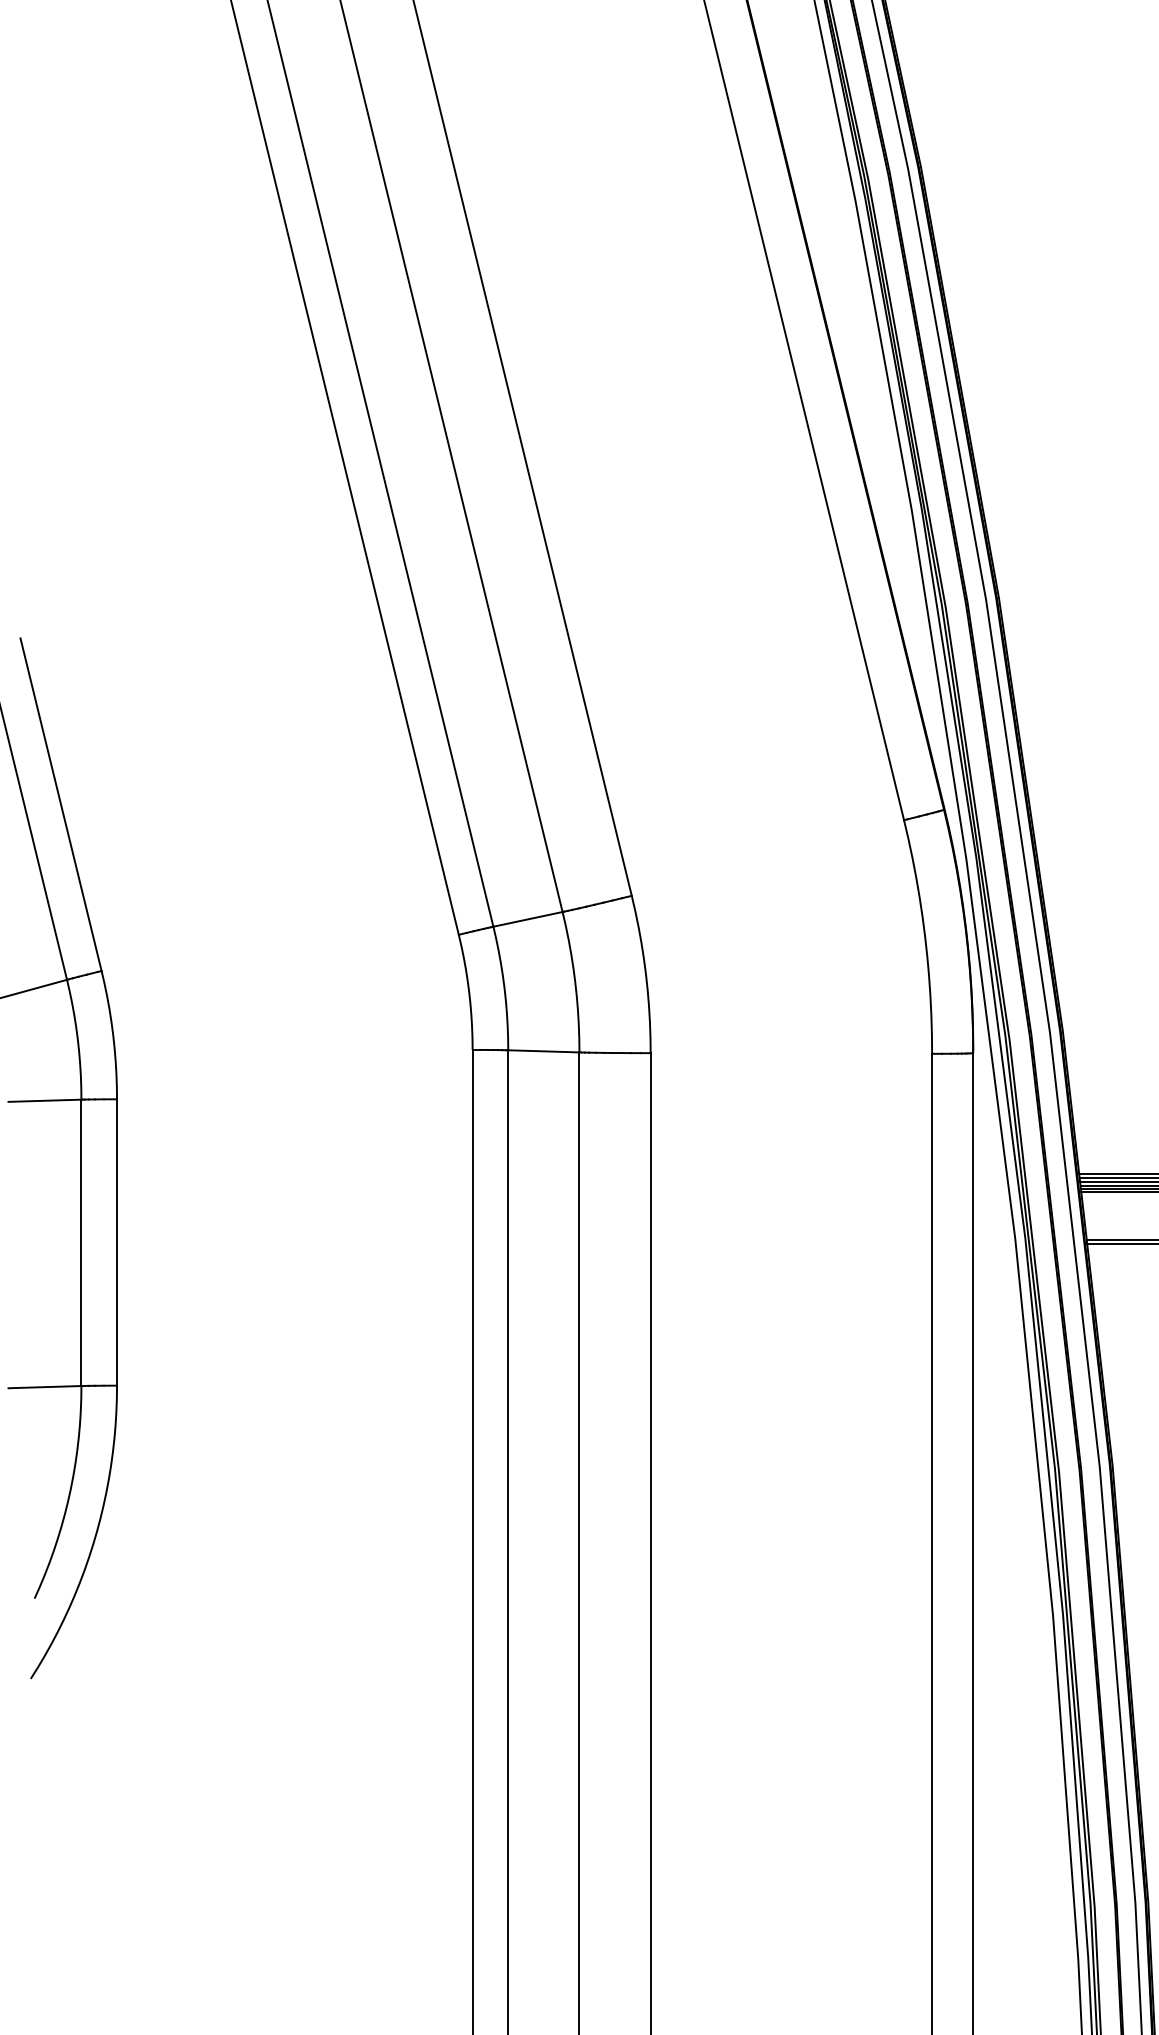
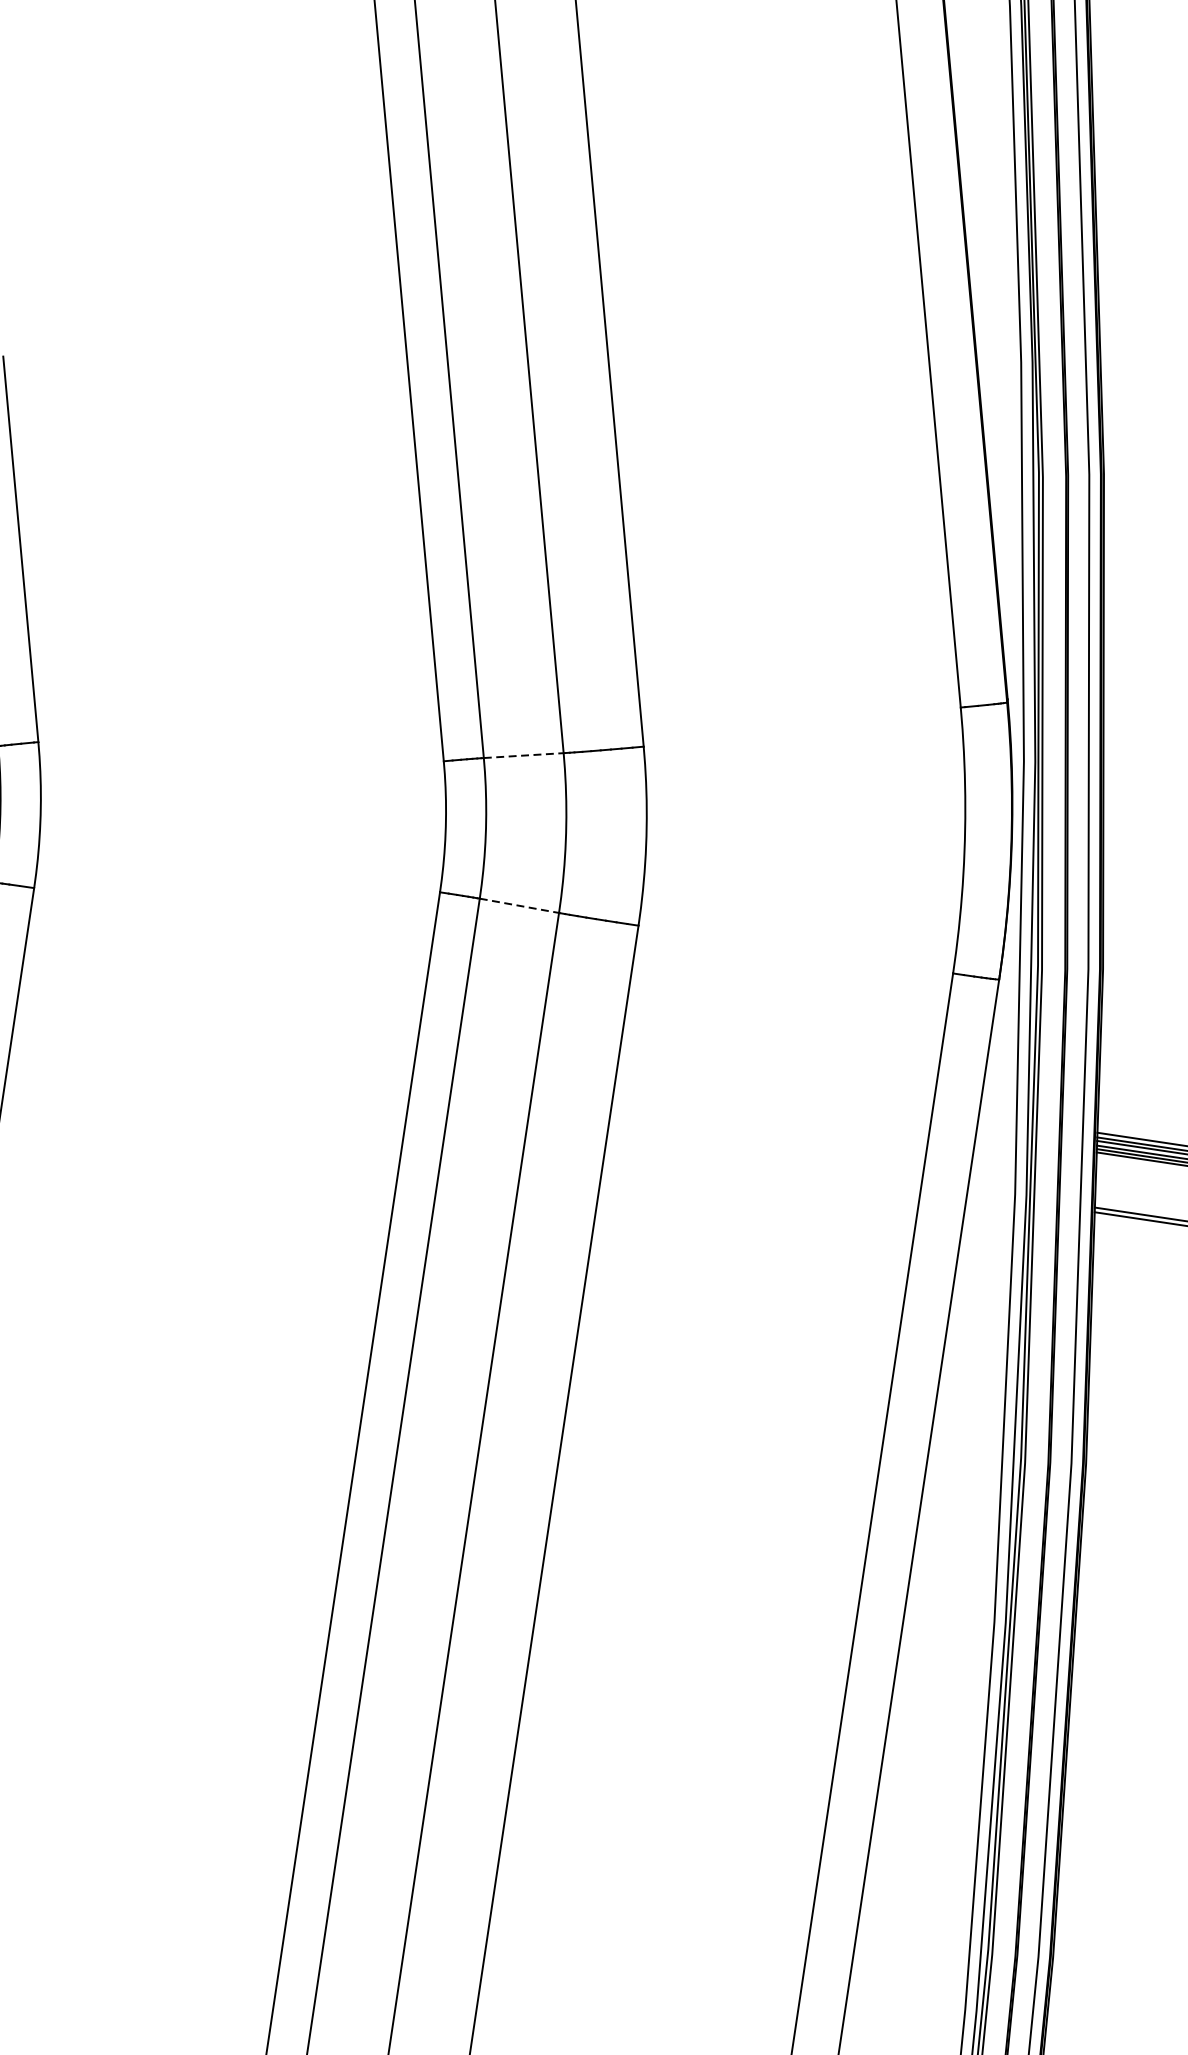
line: (529, 919) -> (525, 755), solid -> dashed
line: (545, 1051) -> (521, 906), solid -> dashed

